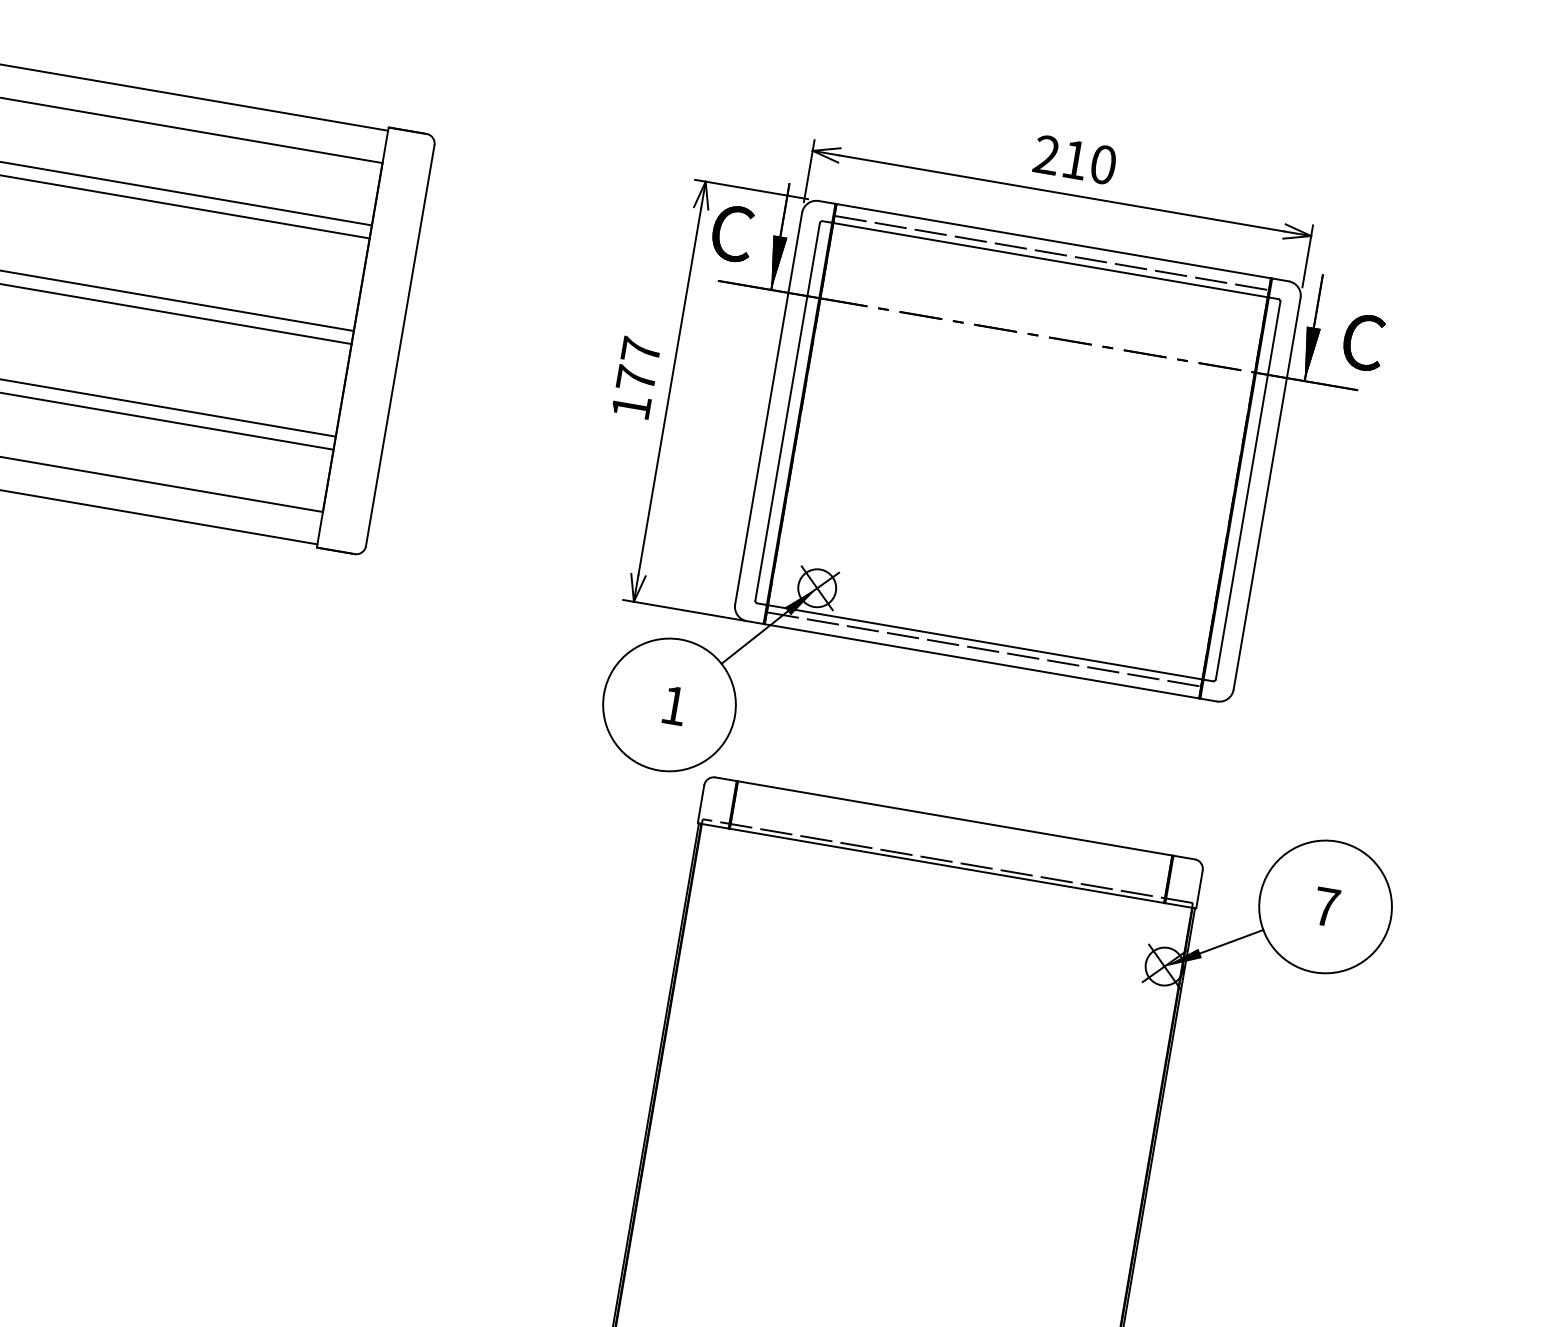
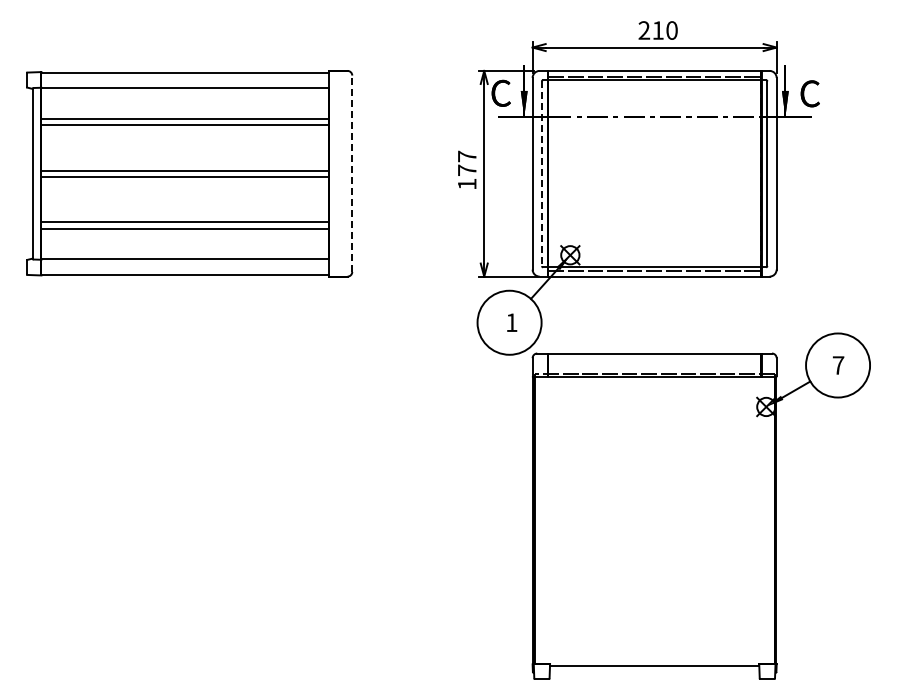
line: (400, 345) -> (352, 173), solid -> dashed
line: (786, 413) -> (541, 174), solid -> dashed

